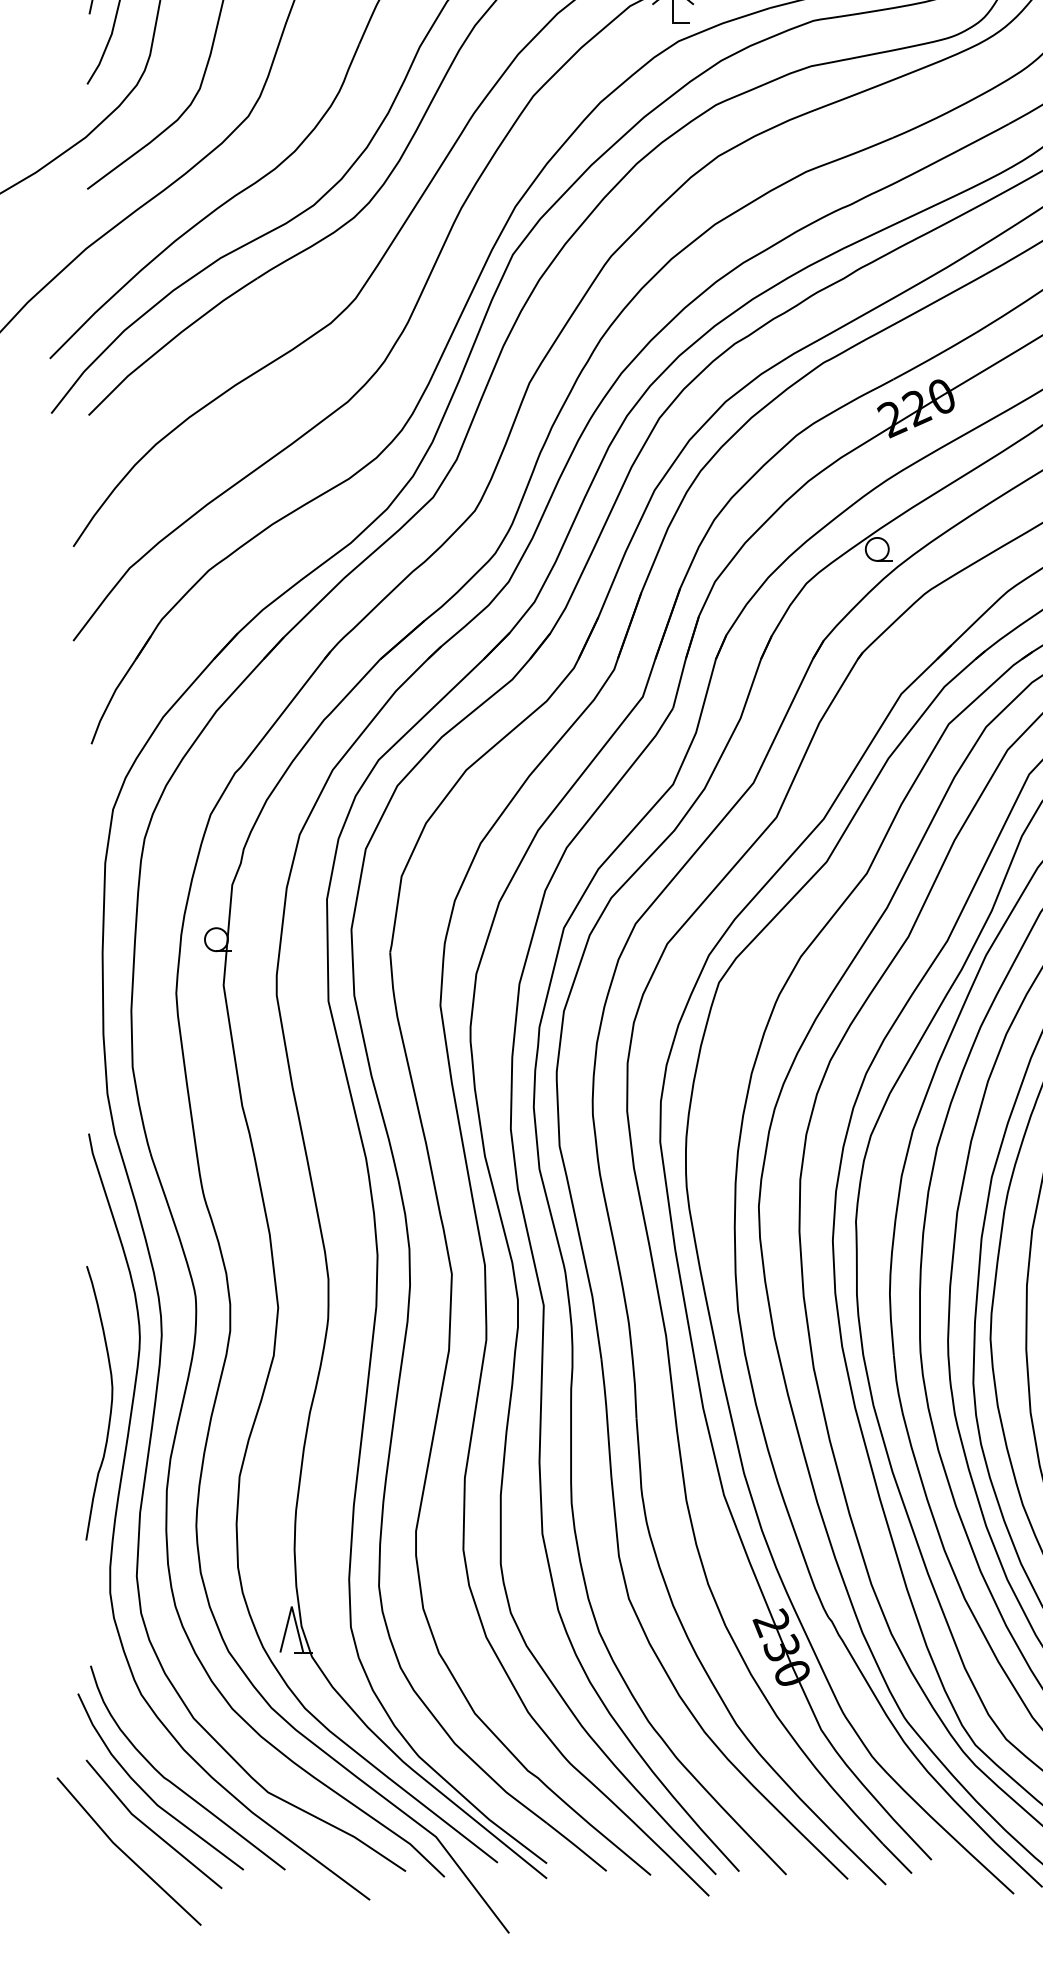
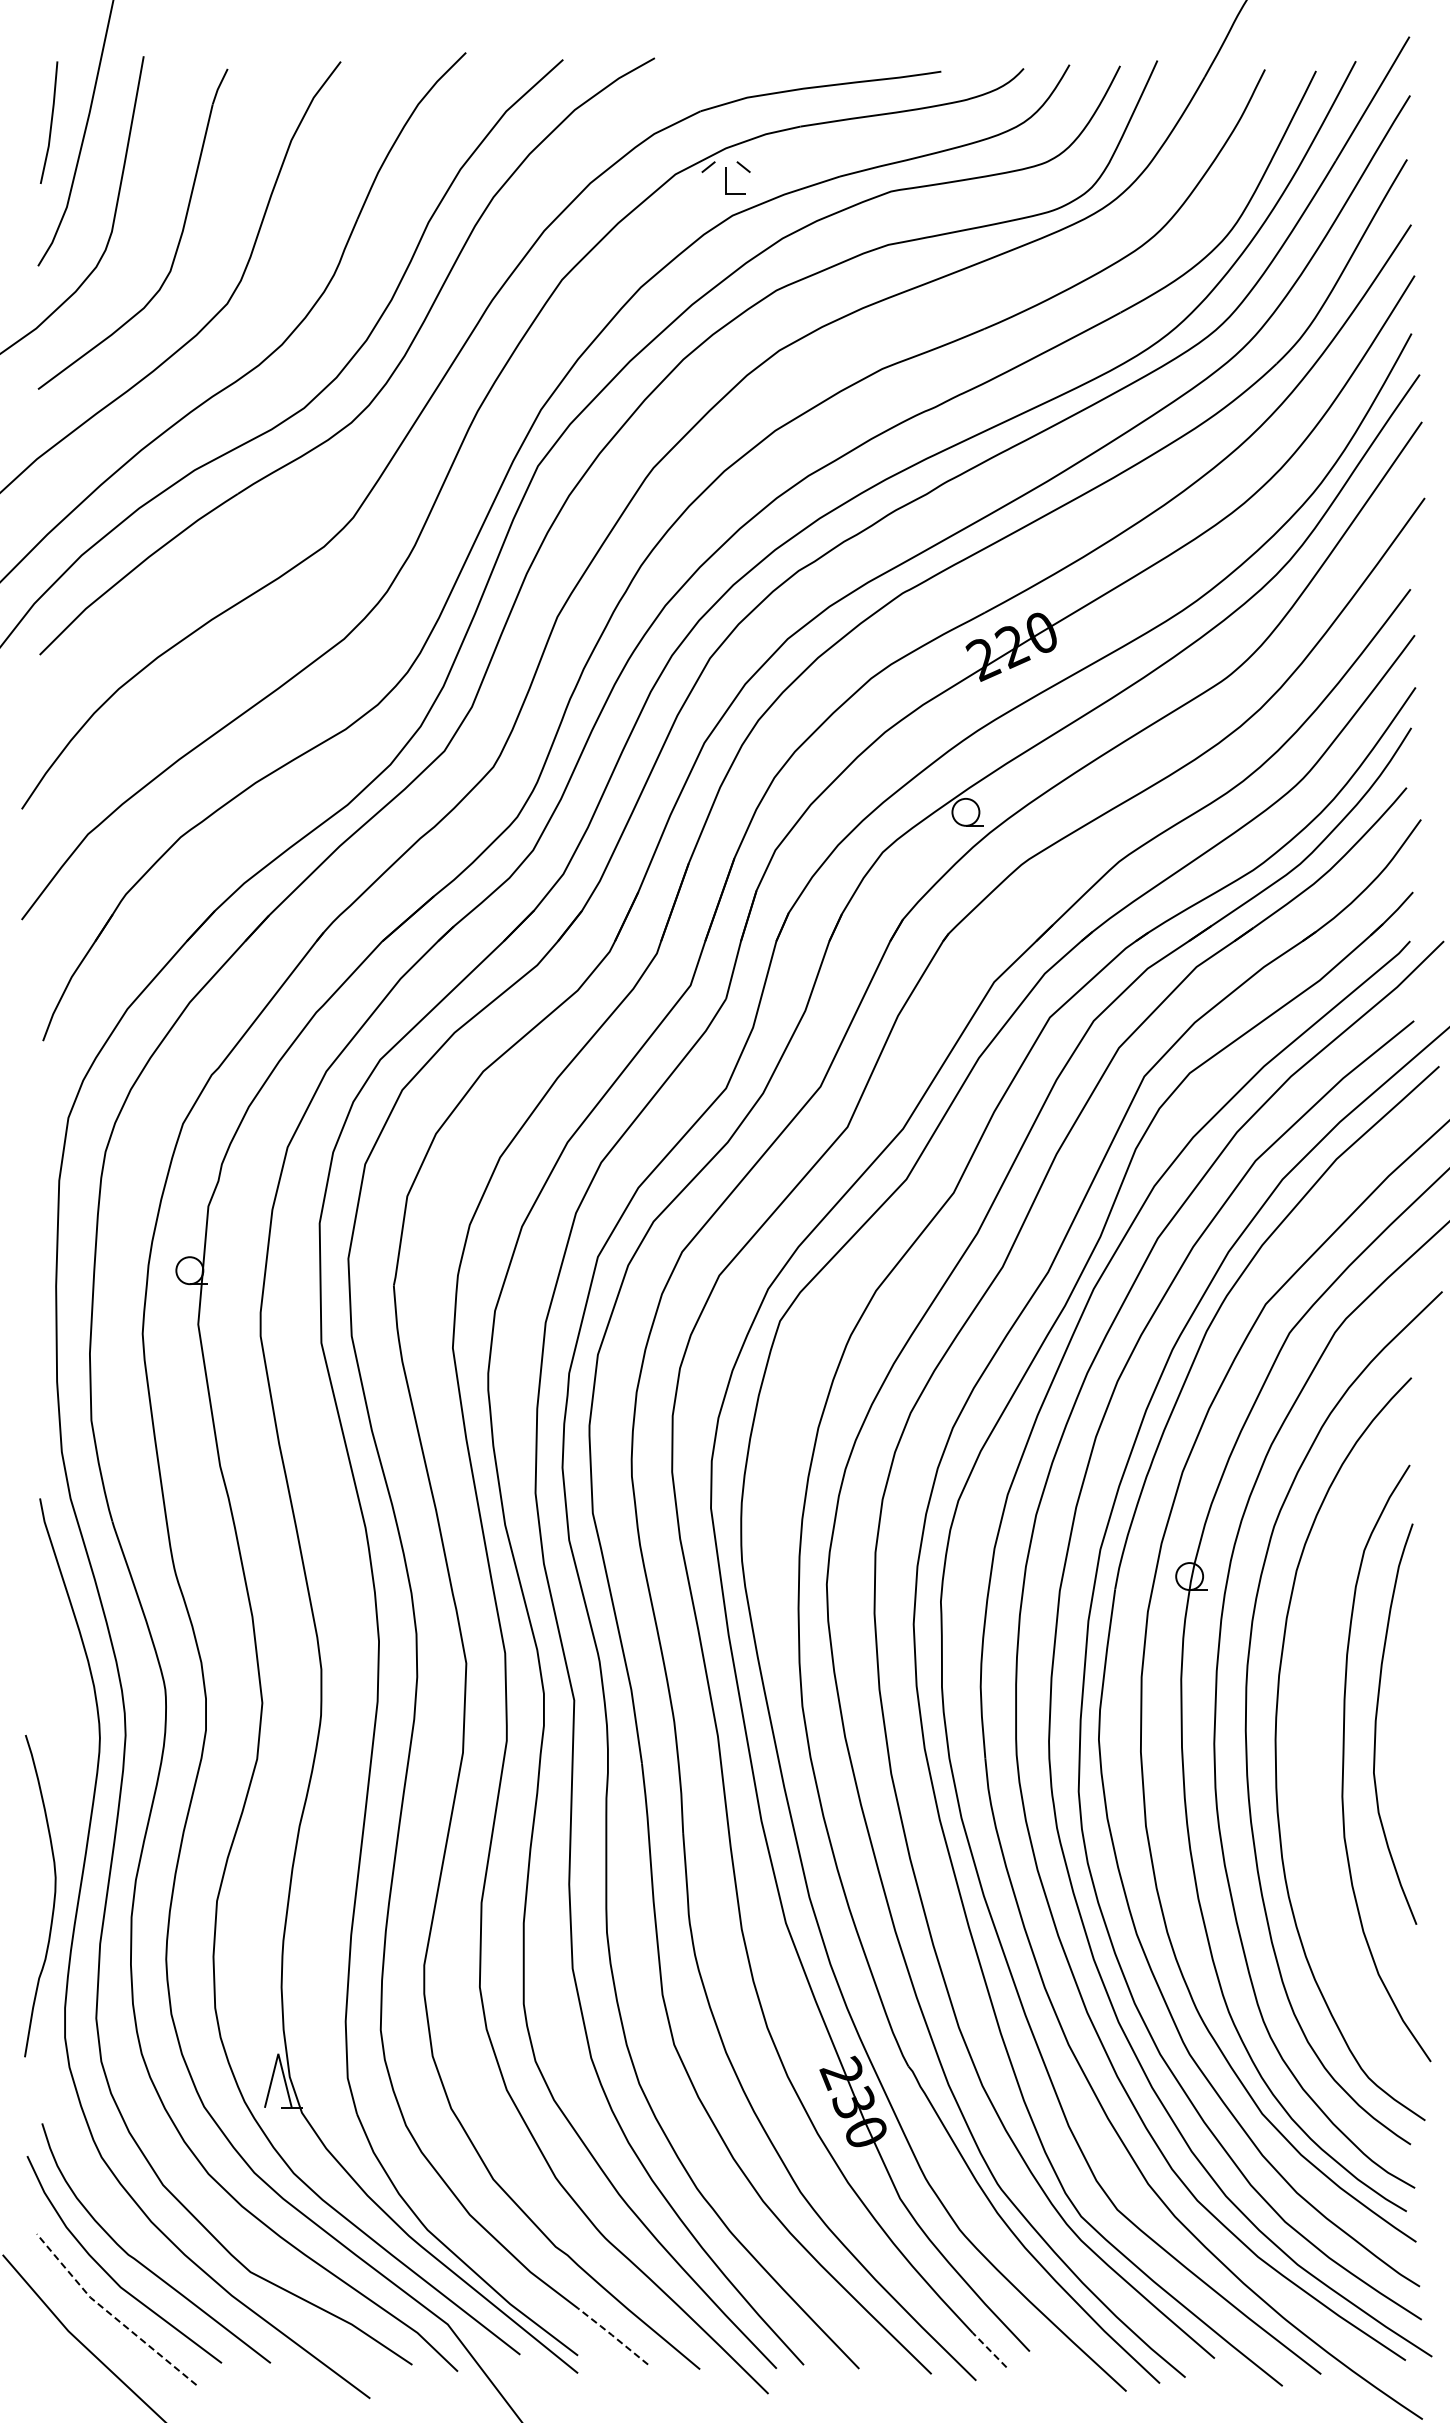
curve: (110, 1404) -> (53, 1897), moved
line: (148, 1827) -> (110, 2313), solid -> dashed
line: (576, 1846) -> (612, 2335), solid -> dashed
line: (897, 1858) -> (989, 2349), solid -> dashed

